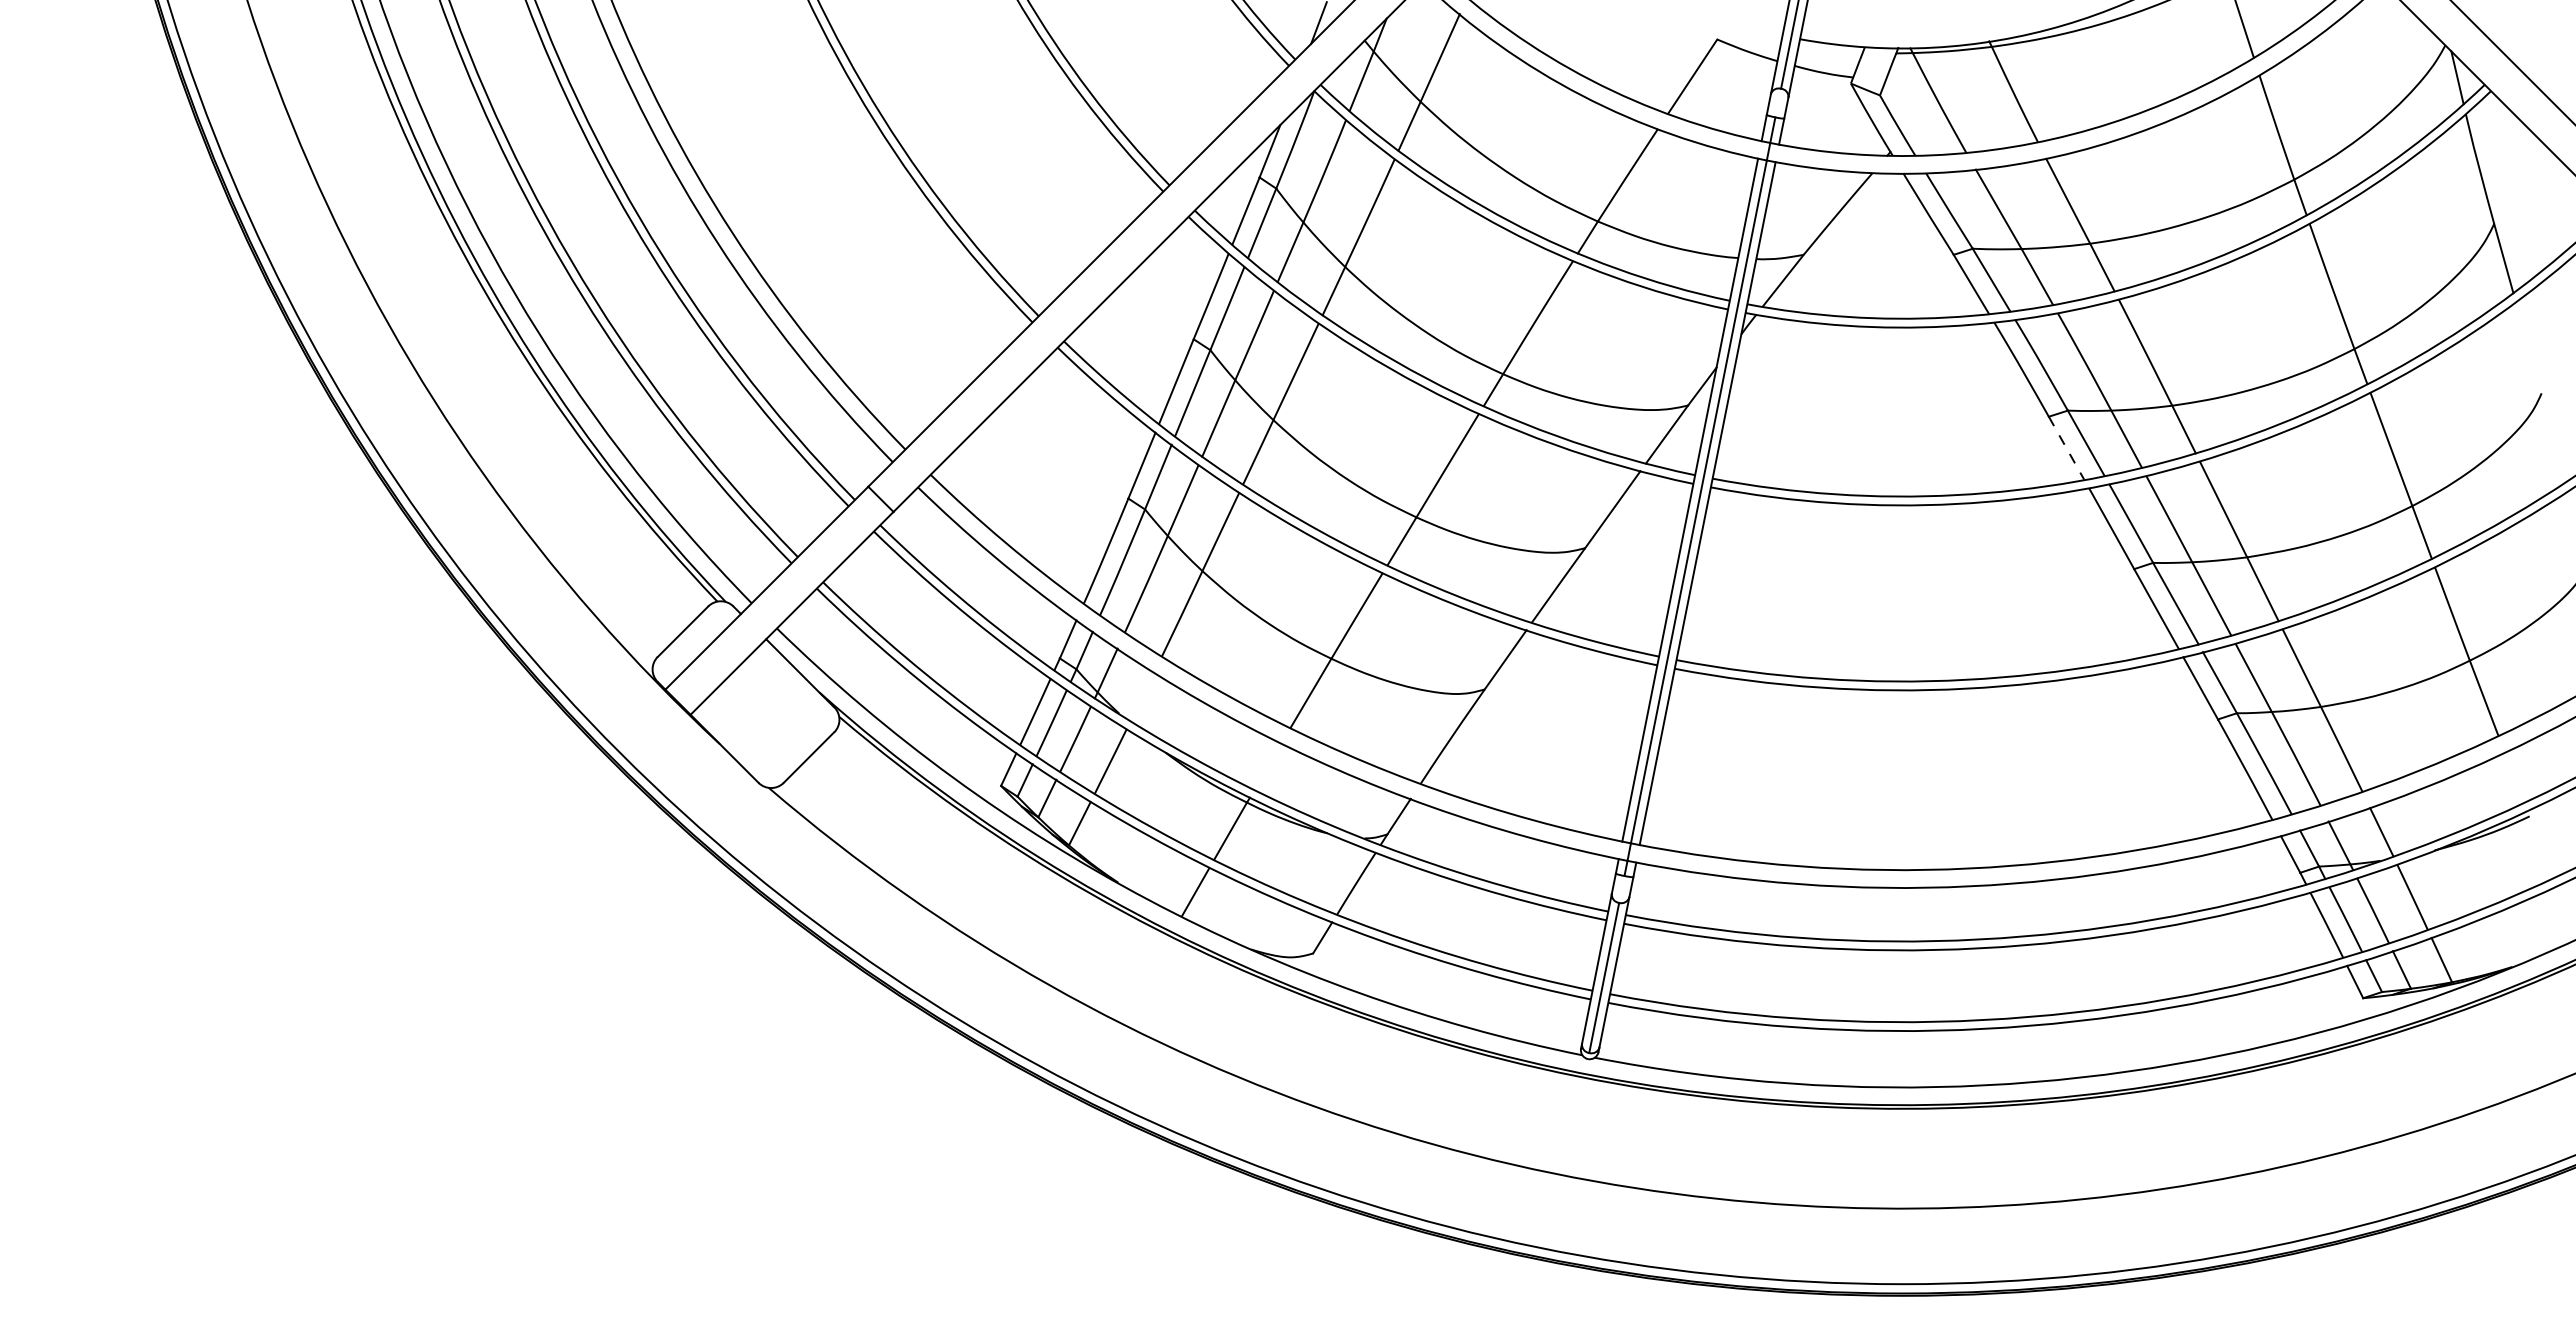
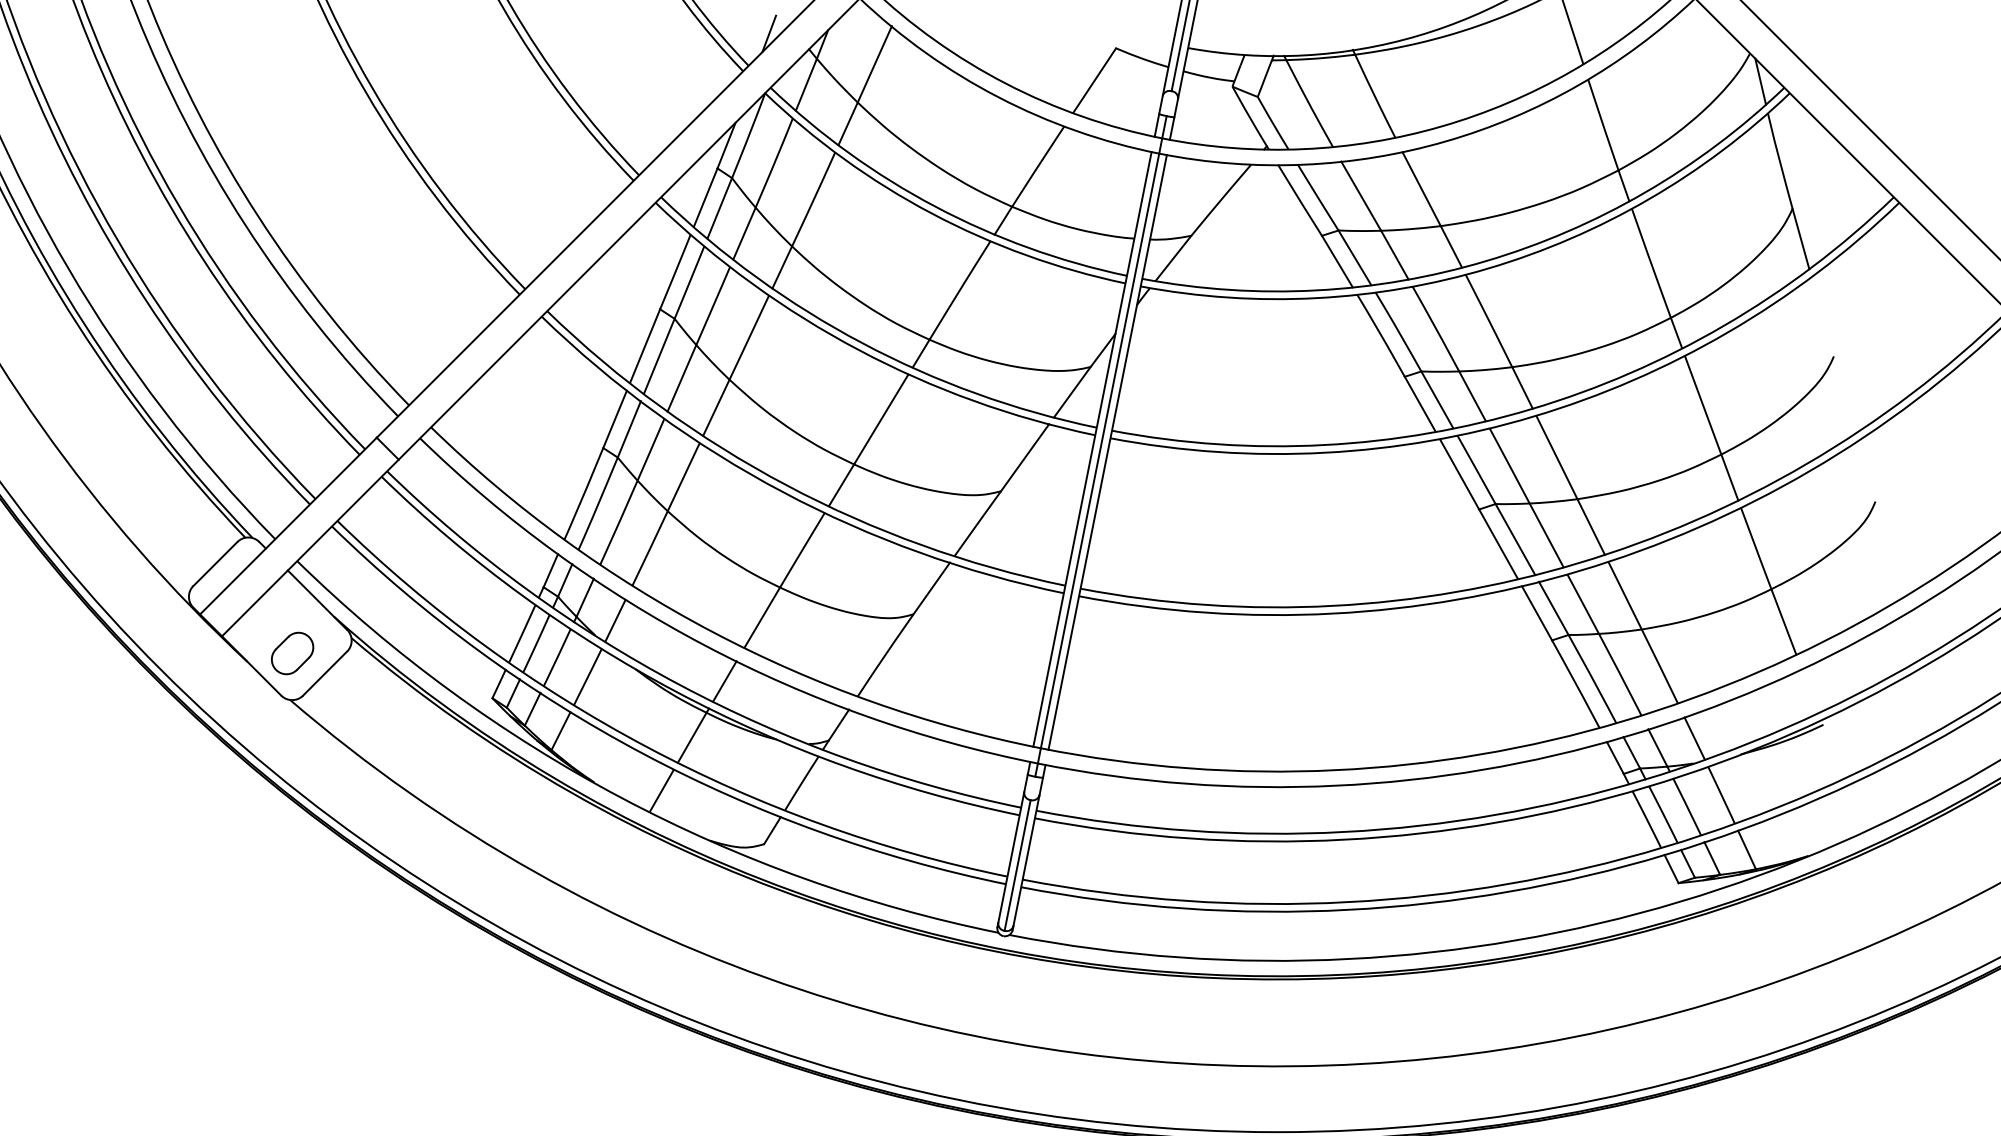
line: (2066, 448) -> (1420, 404), dashed -> solid
line: (1142, 696) -> (615, 620), added
part: (771, 734) -> (292, 653), added
line: (1267, 766) -> (724, 681), added

